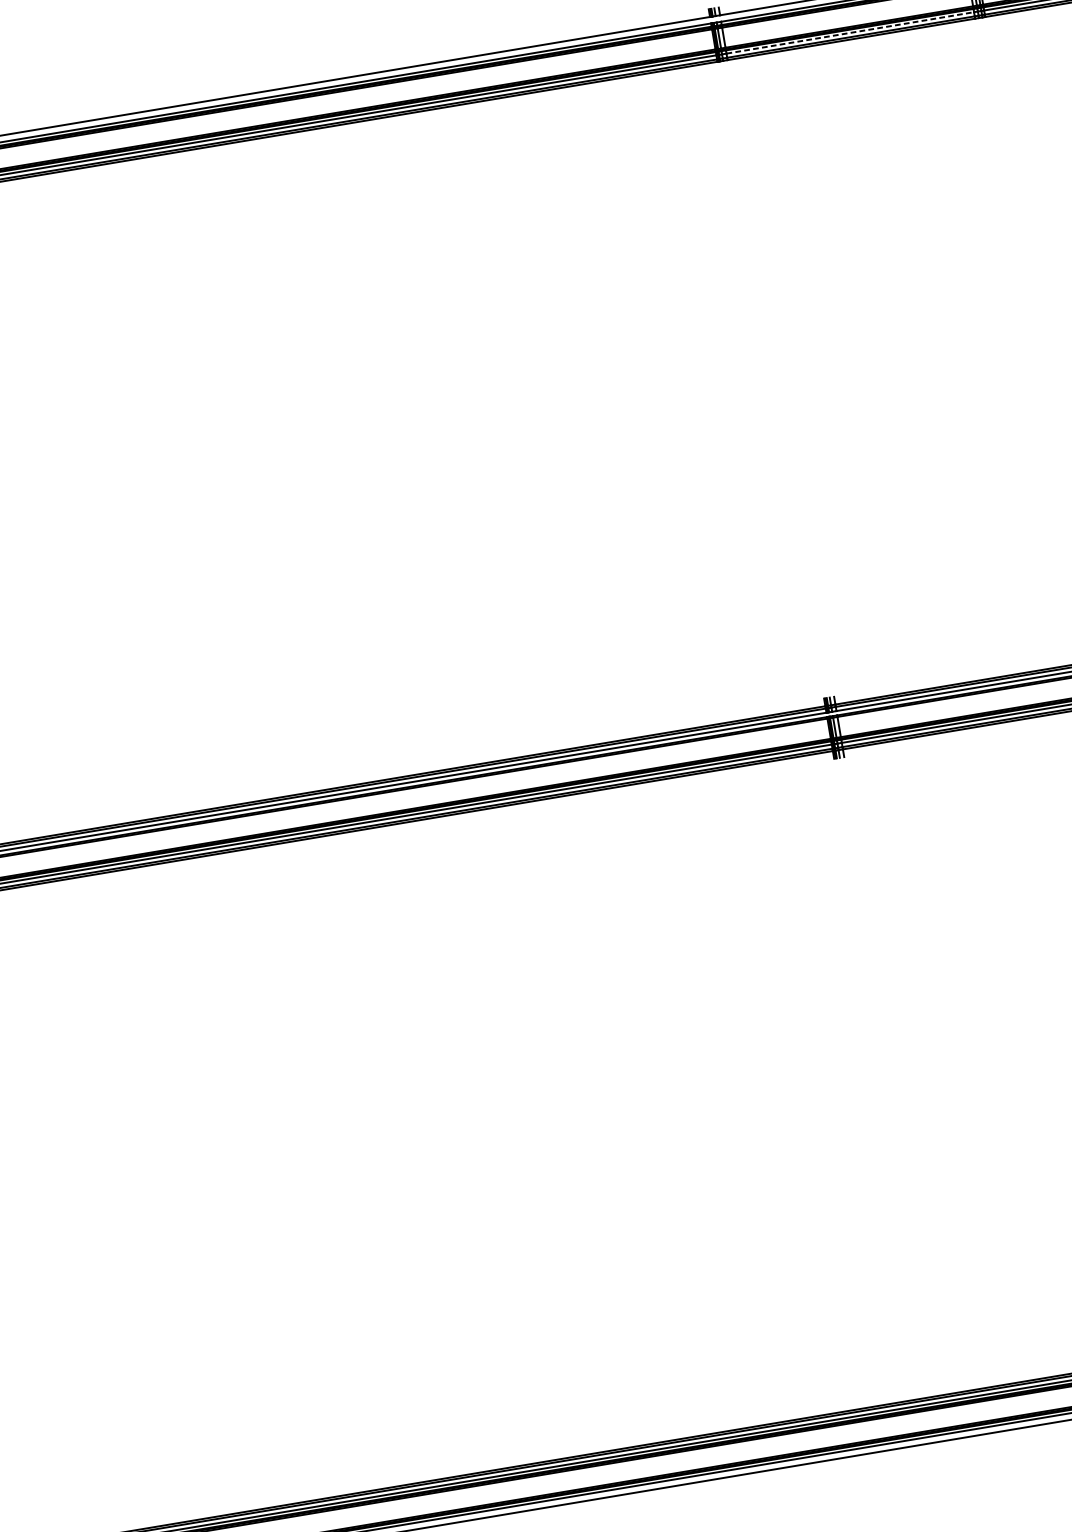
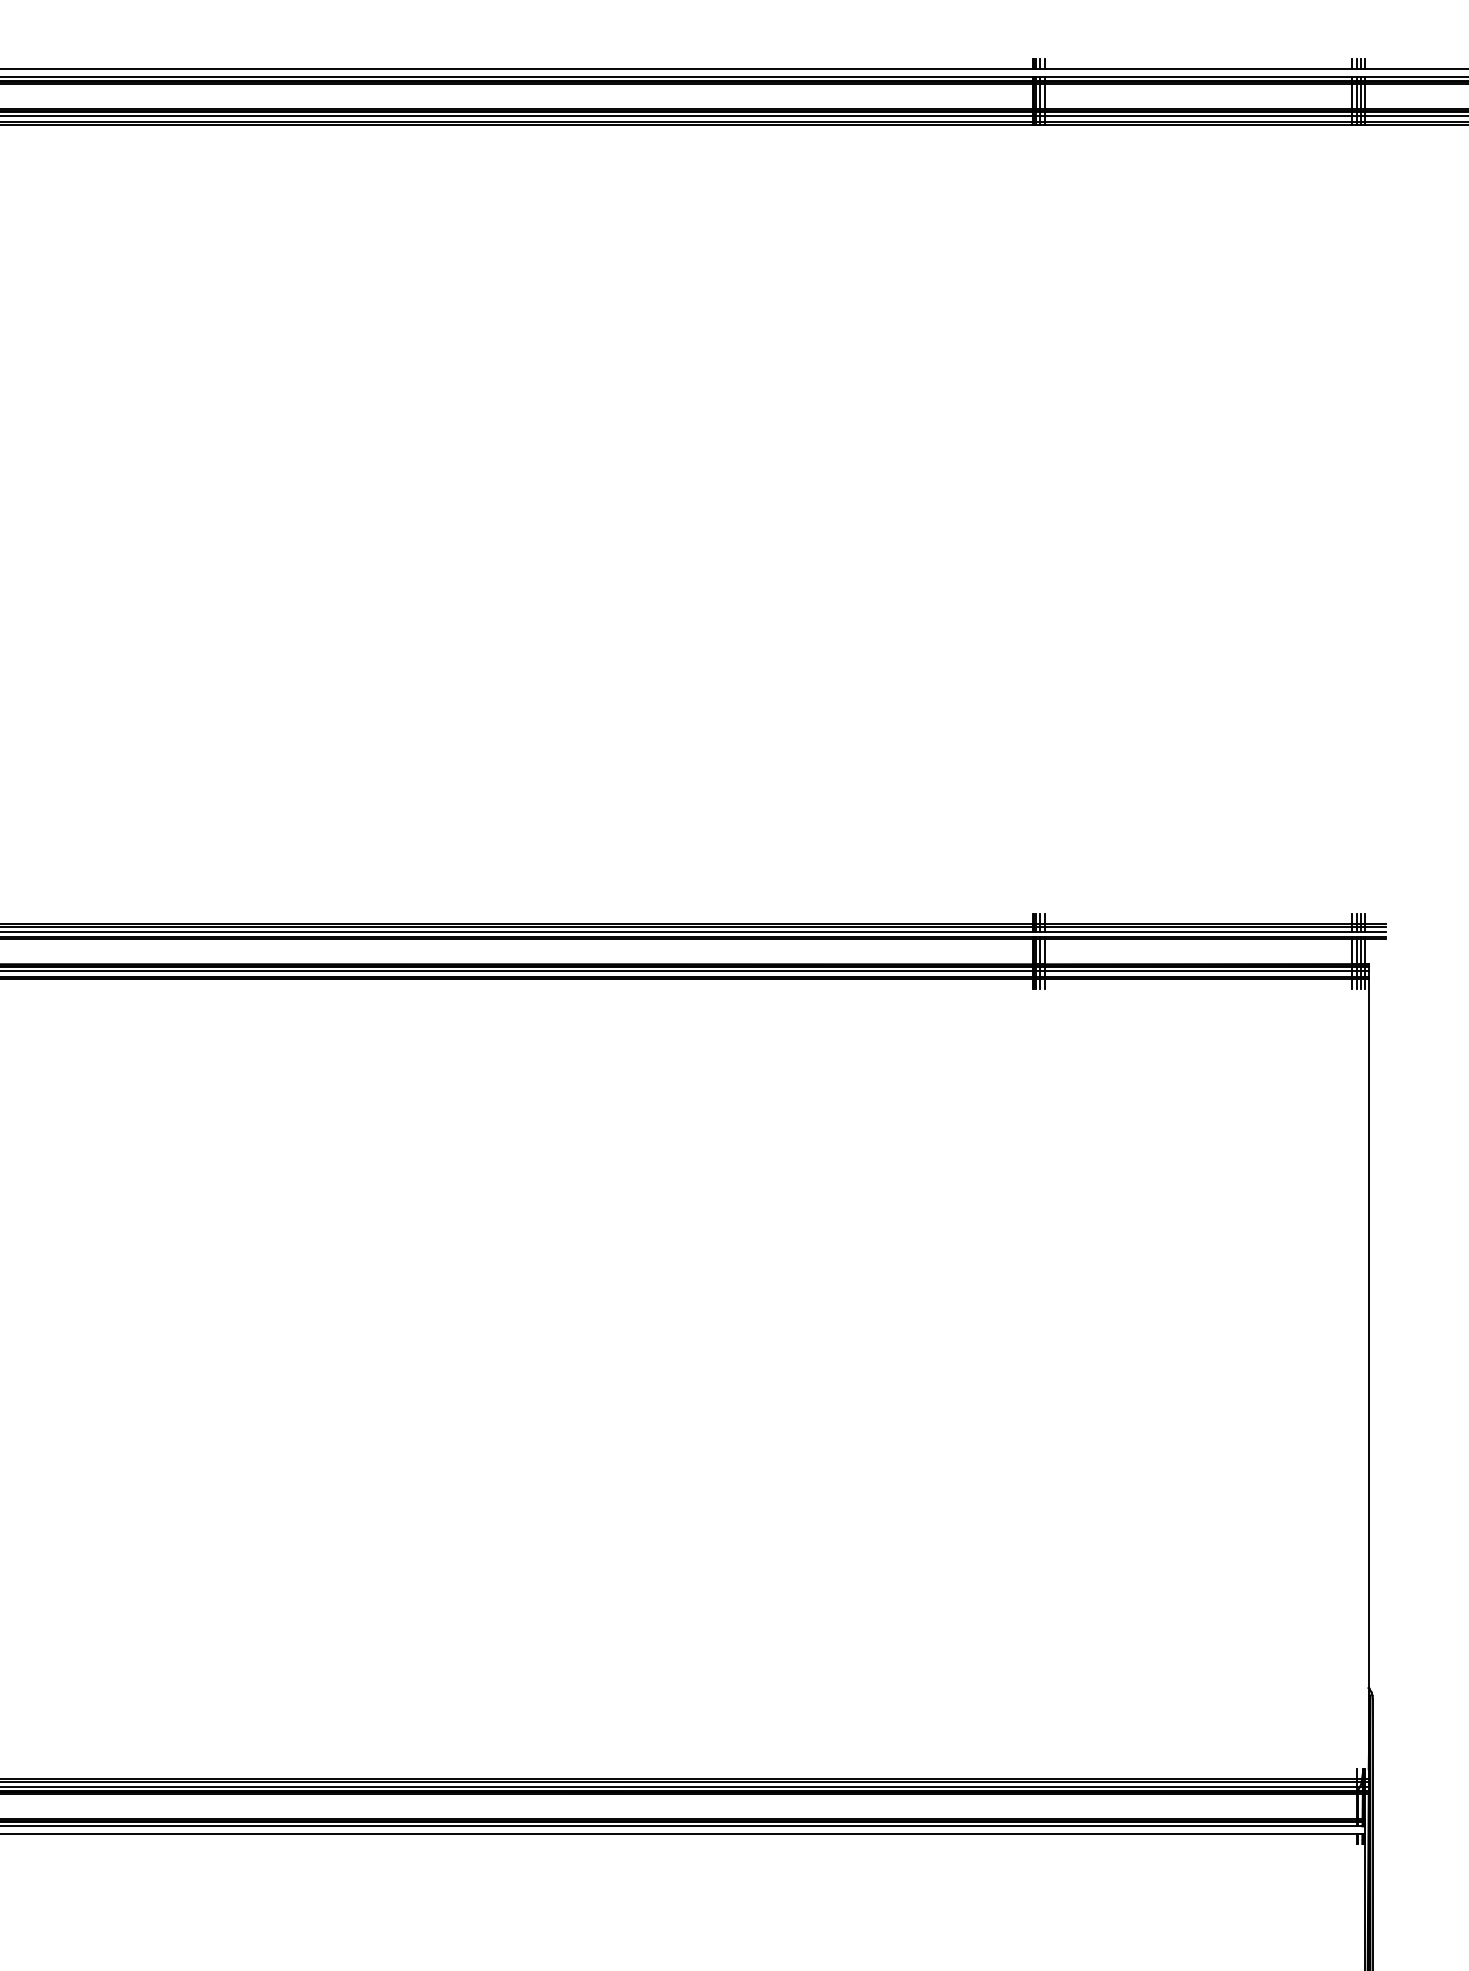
line: (850, 32) -> (1198, 116), dashed -> solid

